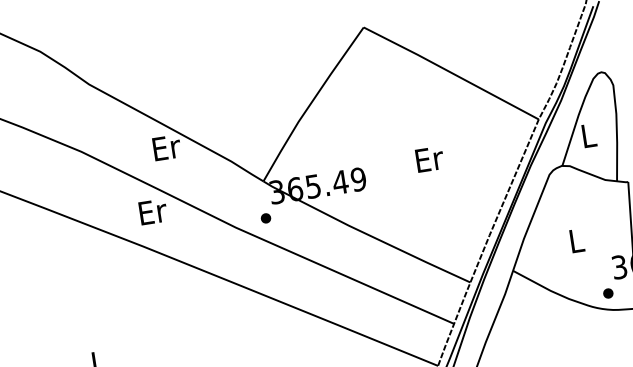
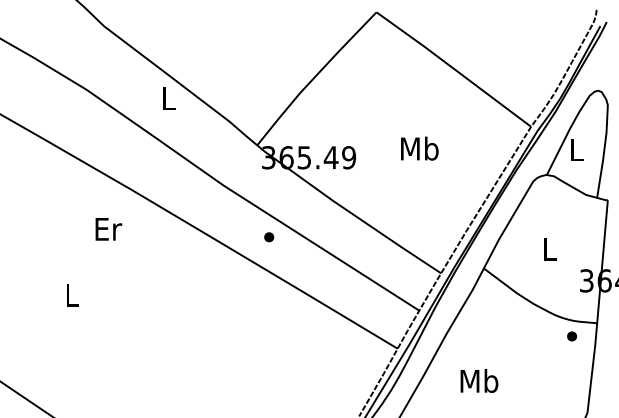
text: (166, 147) -> (169, 98), Er -> L
text: (428, 159) -> (419, 148), Er -> Mb
text: (152, 212) -> (108, 229), moved
part: (266, 218) -> (269, 237), moved
part: (607, 293) -> (571, 336), moved

